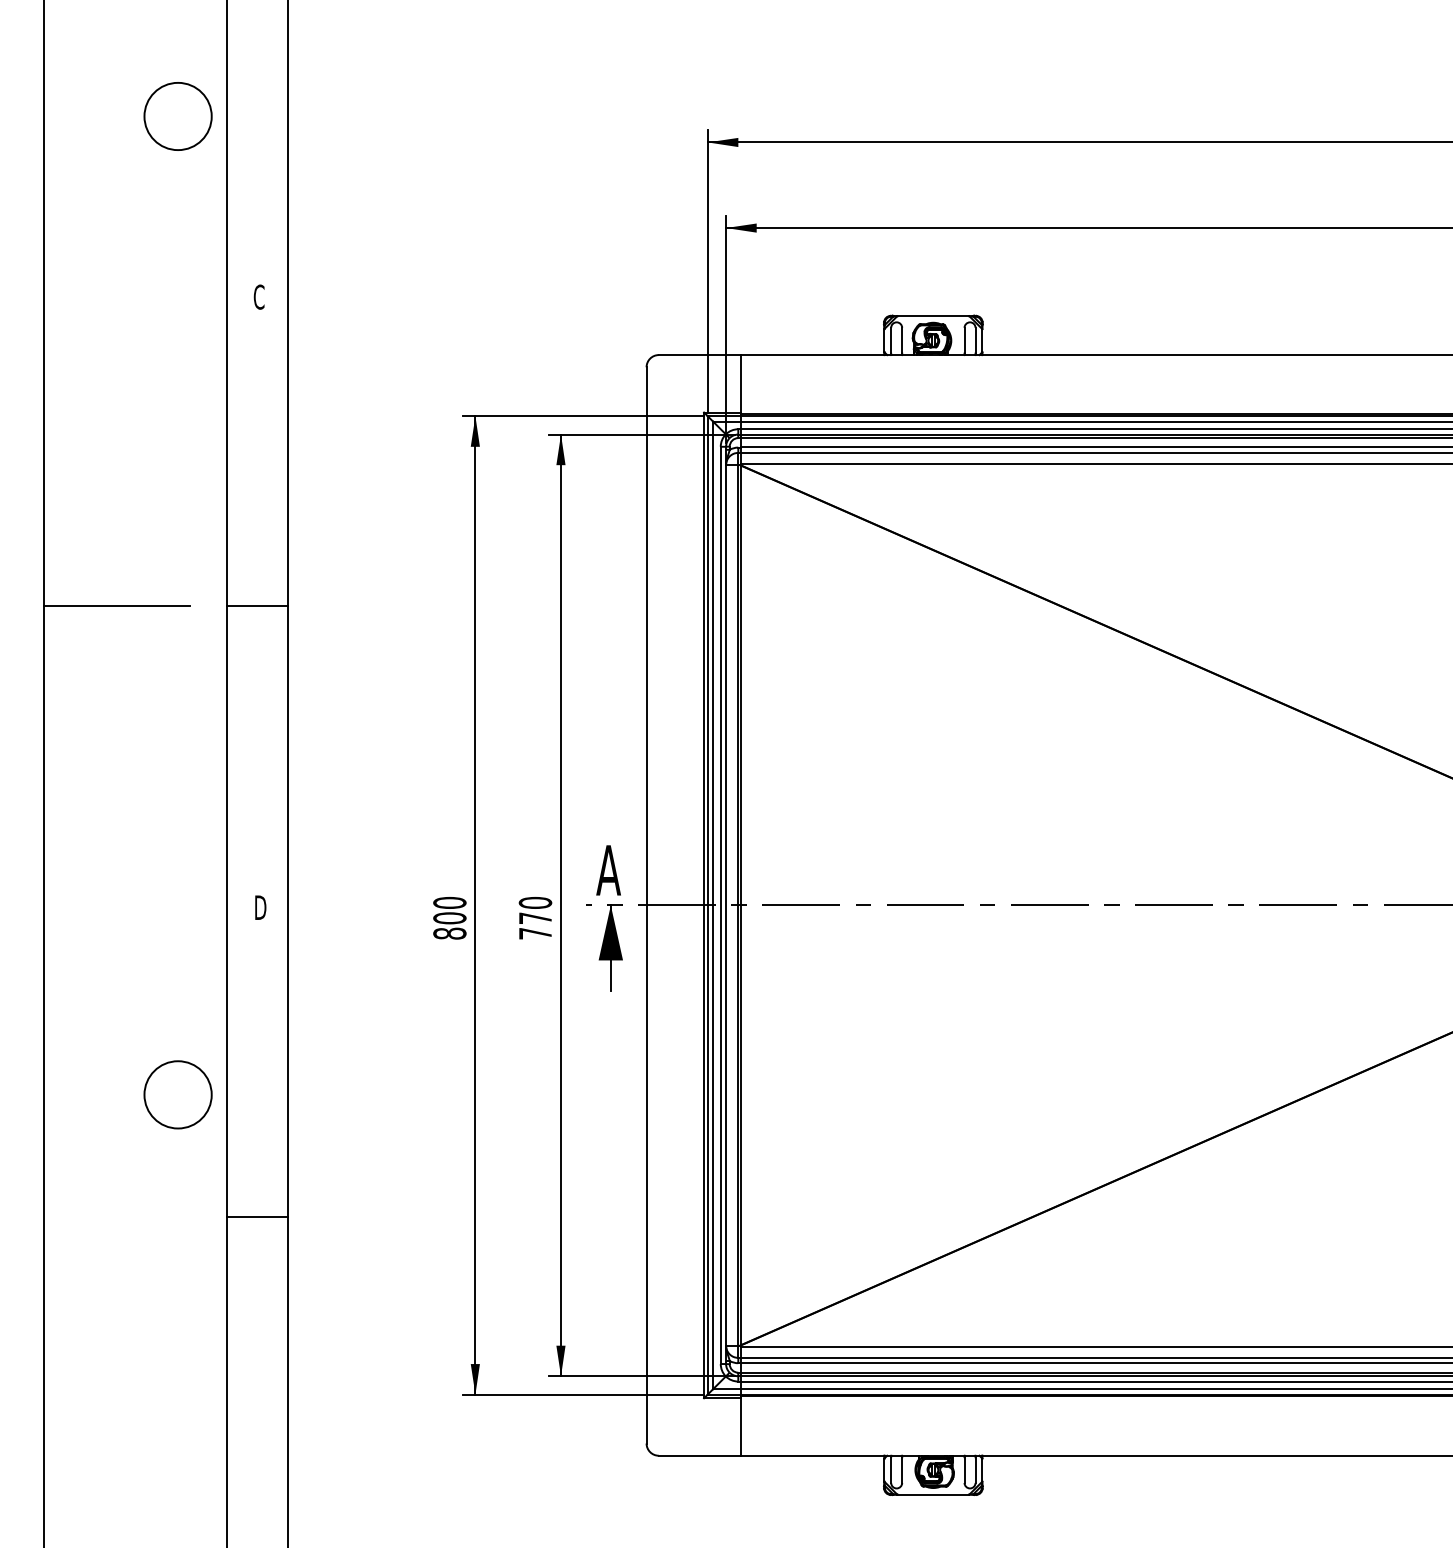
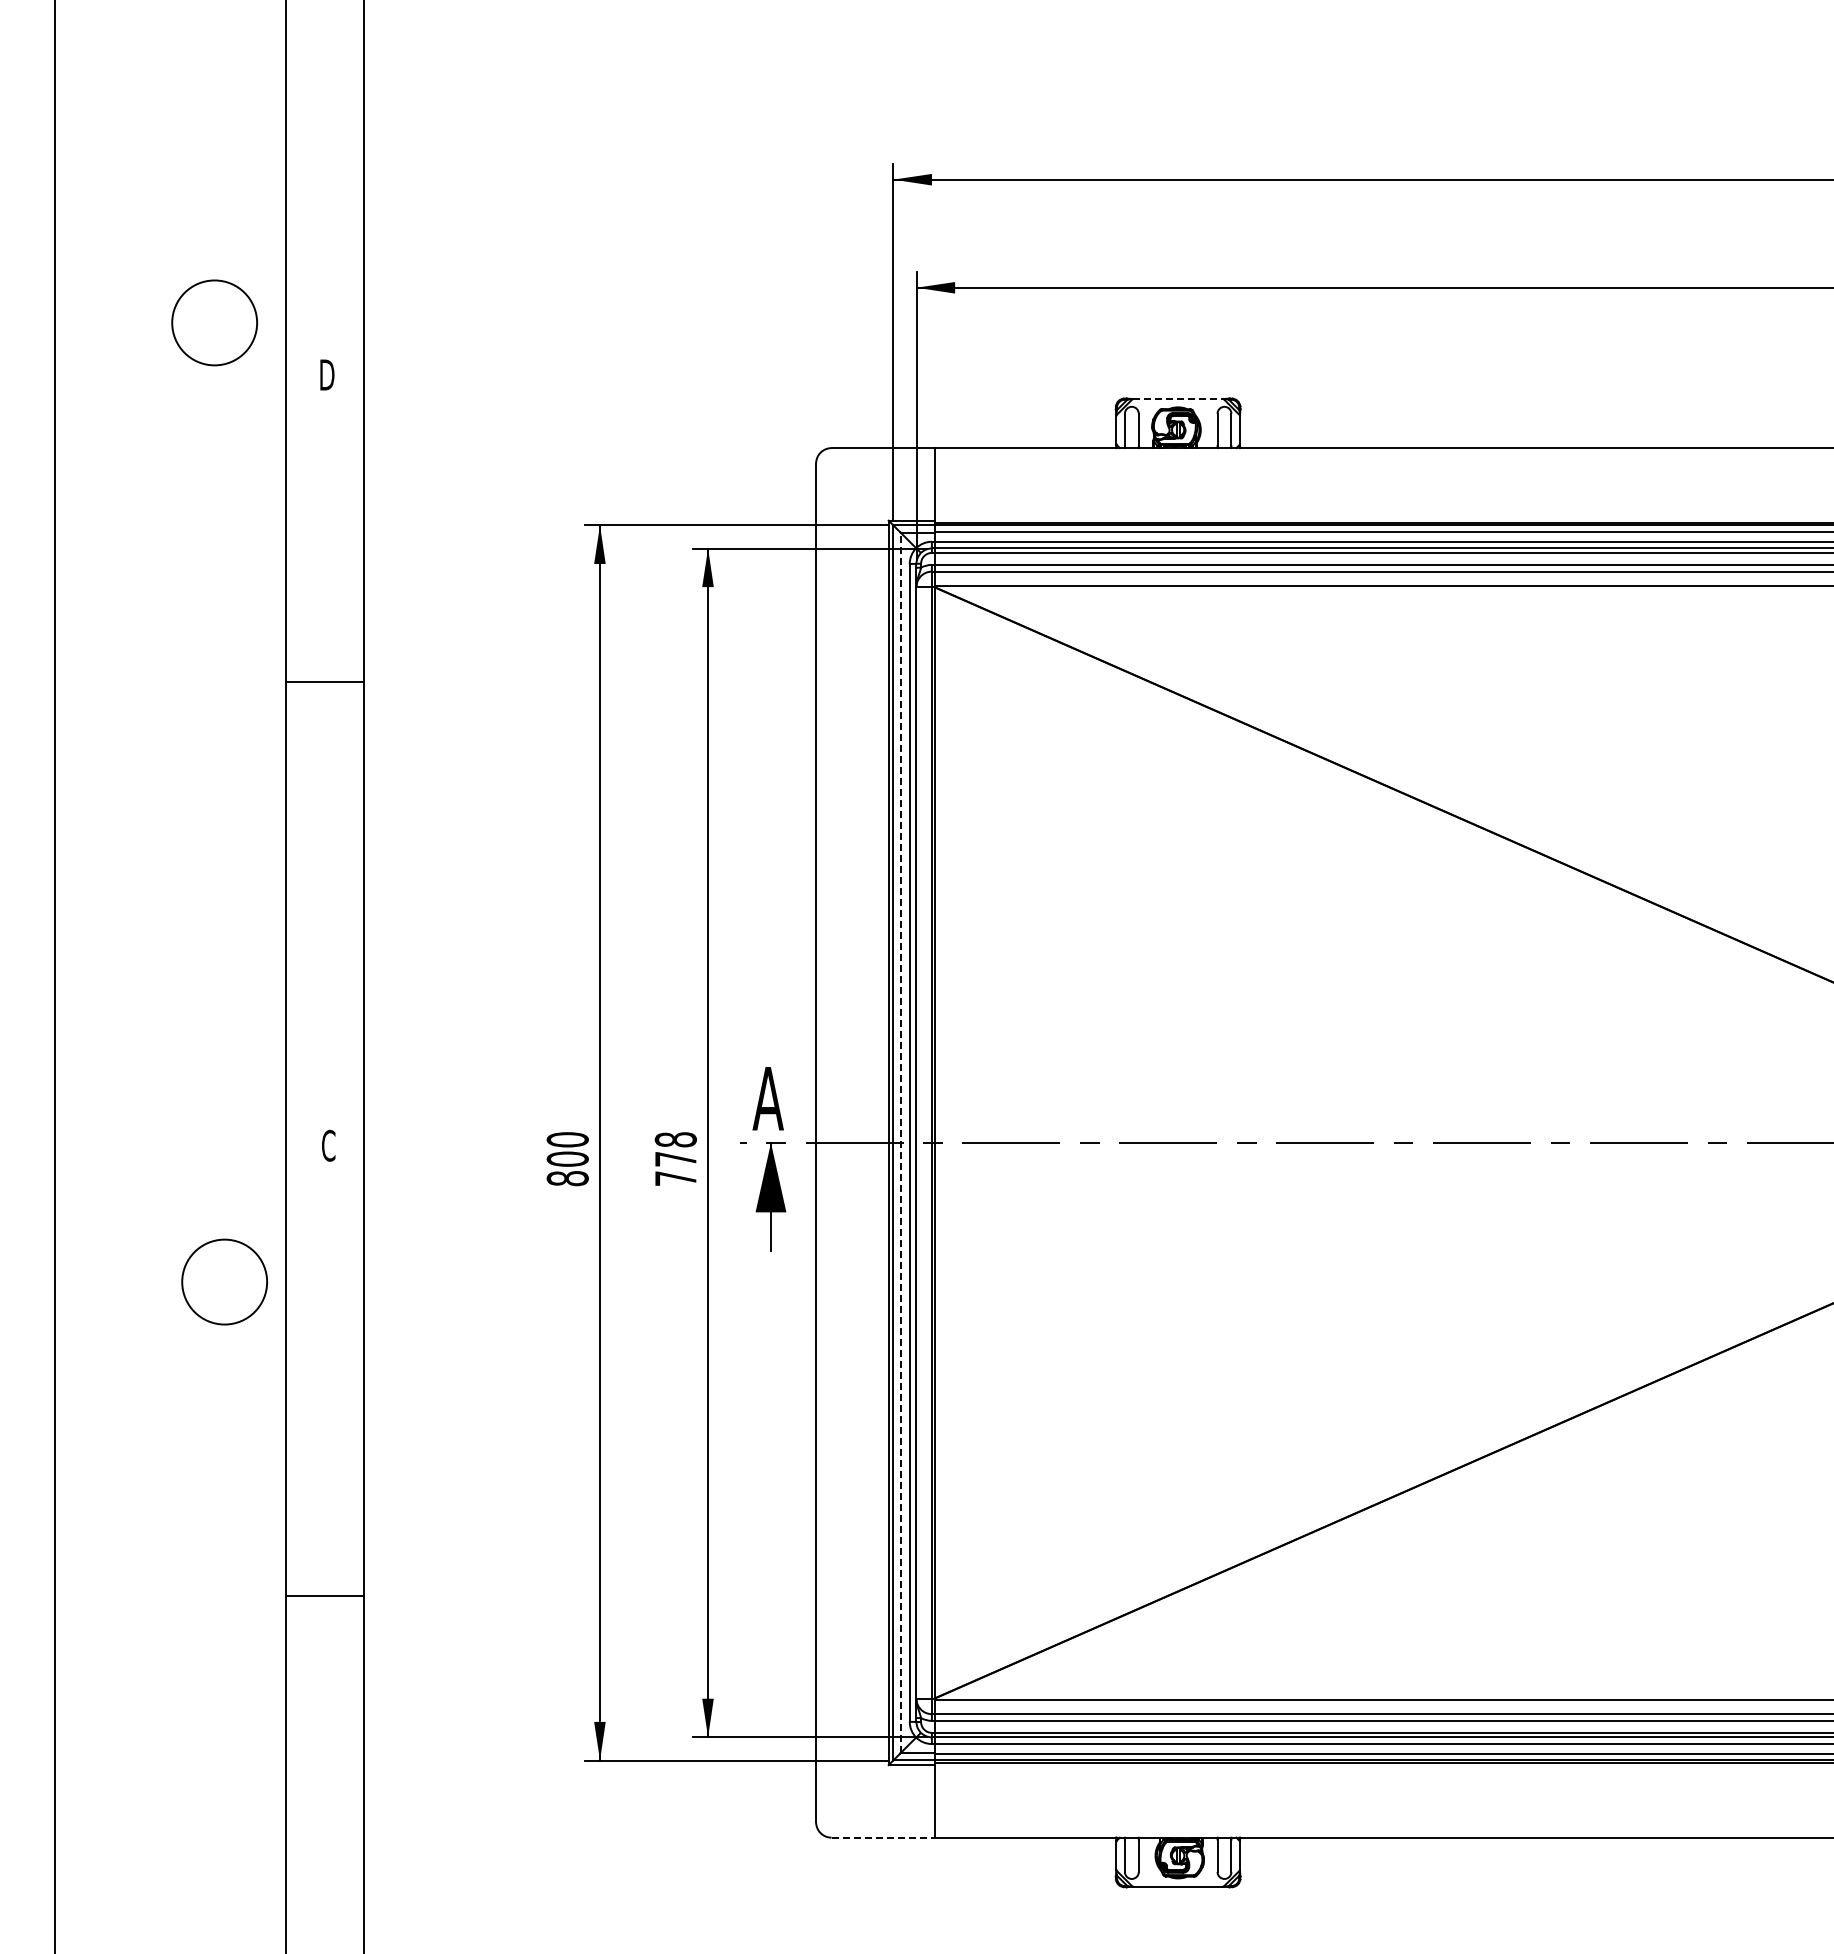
circle: (177, 116) -> (214, 322), moved
text: (259, 296) -> (327, 374), C -> D
line: (933, 316) -> (1178, 399), solid -> dashed
line: (116, 605) -> (147, 764), removed
line: (257, 605) -> (324, 681), moved
text: (535, 902) -> (675, 1139), 770 -> 778
line: (713, 905) -> (900, 1142), solid -> dashed
text: (261, 907) -> (329, 1145), D -> C
circle: (177, 1094) -> (224, 1281), moved
line: (257, 1217) -> (324, 1596), moved
line: (699, 1455) -> (883, 1837), solid -> dashed

